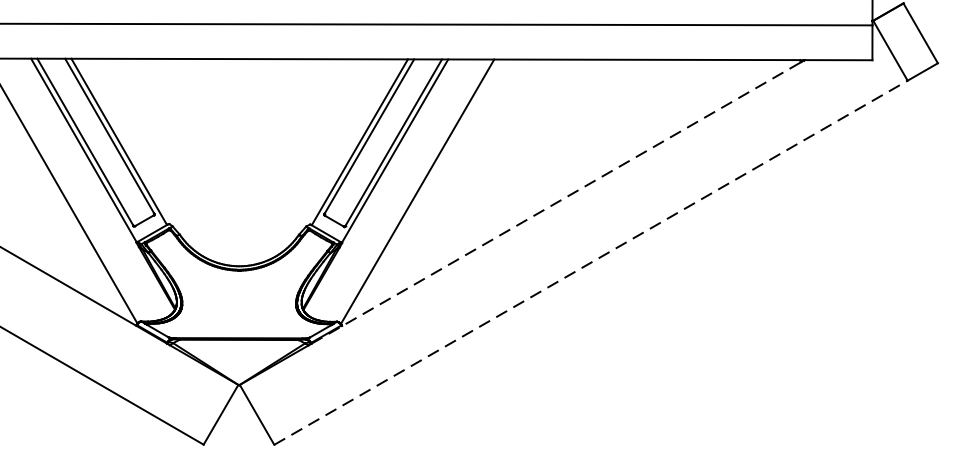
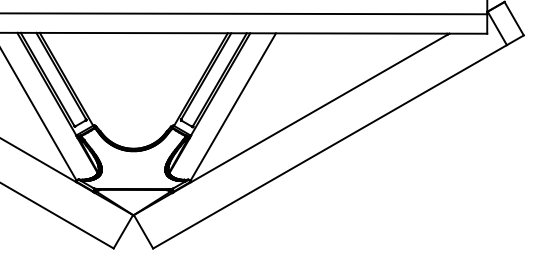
line: (556, 203) -> (310, 113), dashed -> solid
line: (591, 262) -> (330, 146), dashed -> solid

